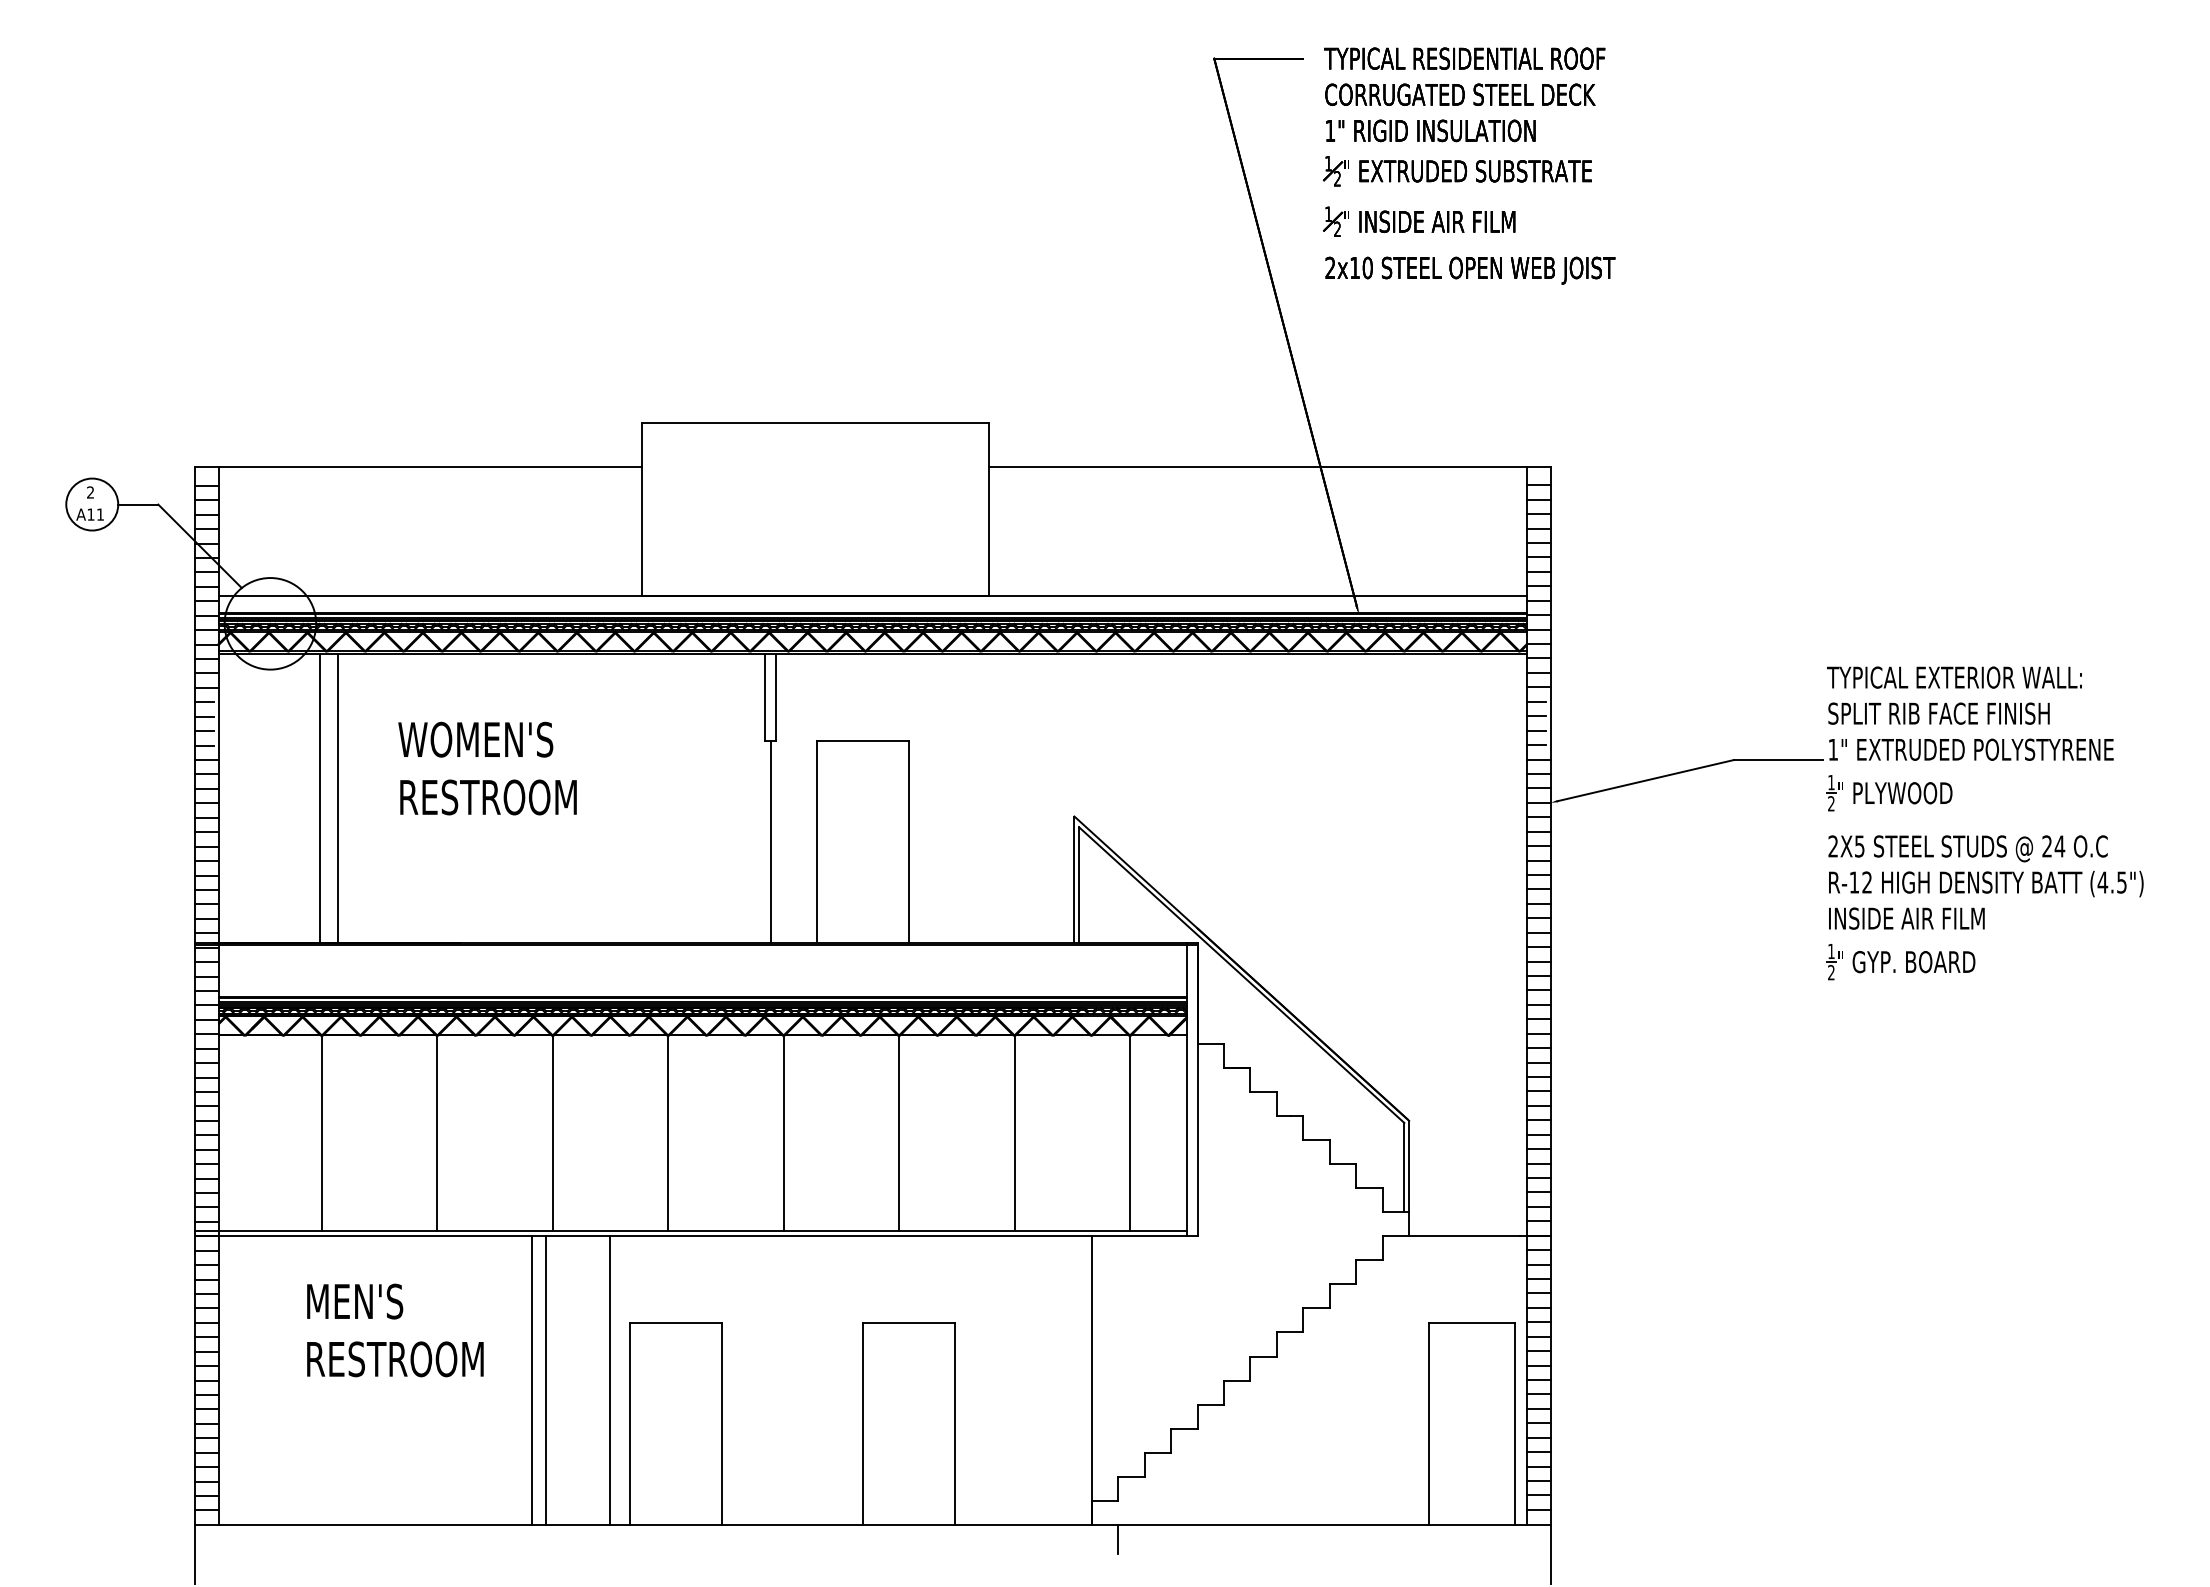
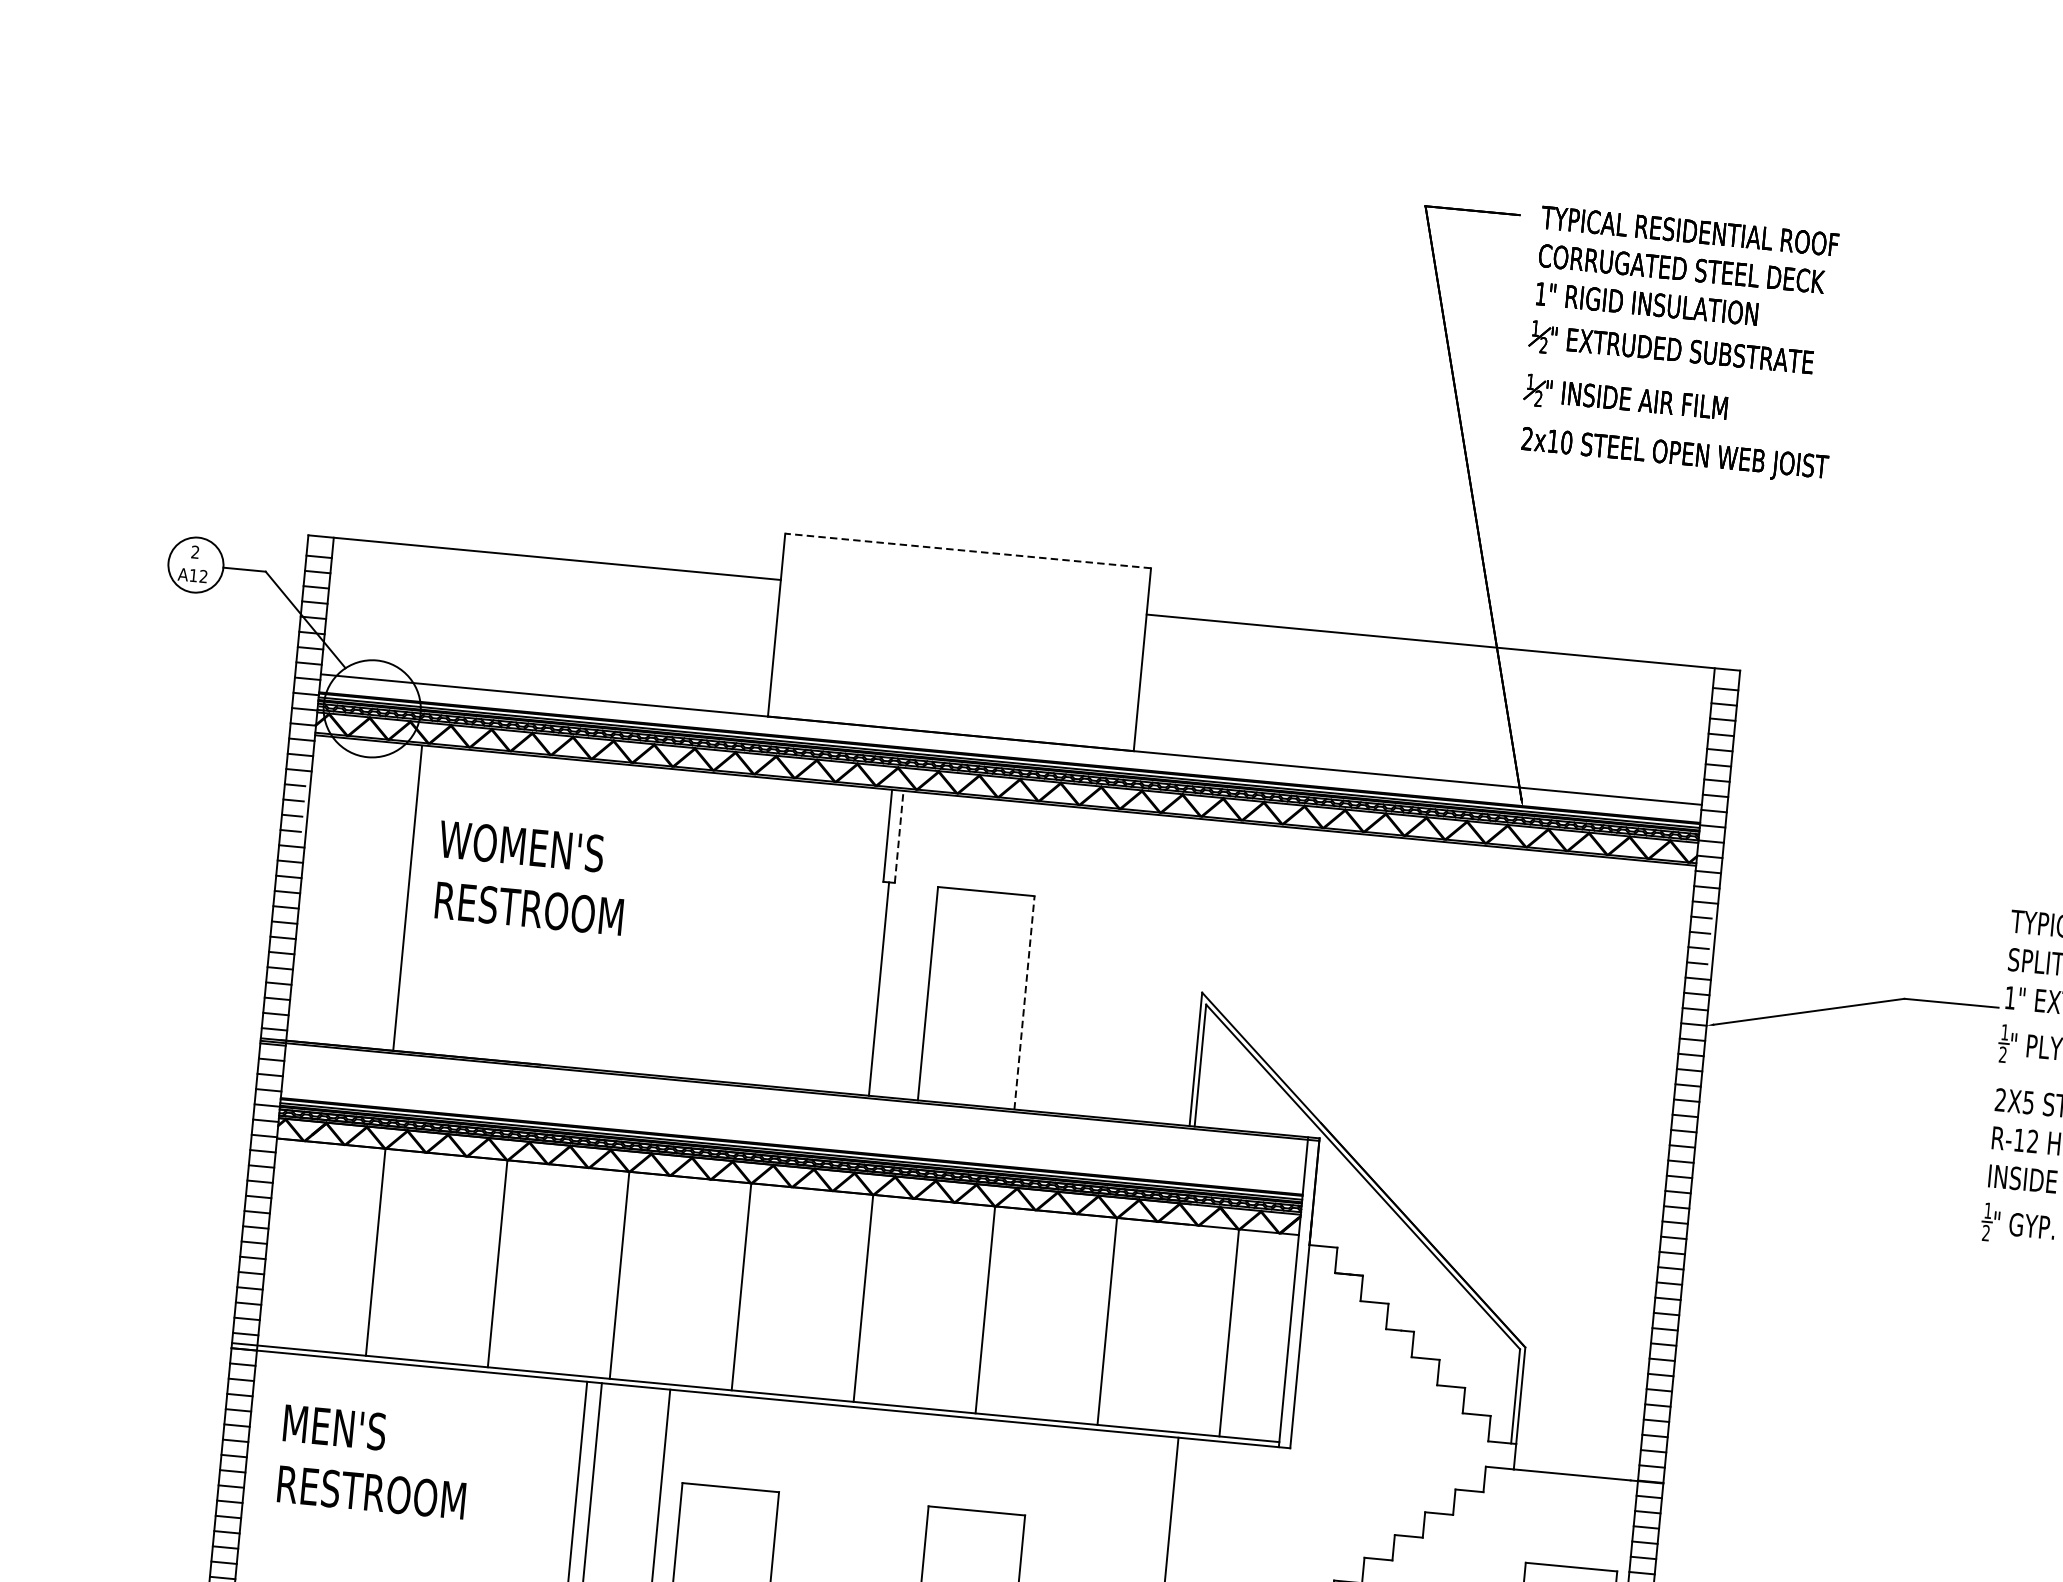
line: (815, 422) -> (968, 550), solid -> dashed
text: (100, 514) -> (203, 576), A11 -> A12
line: (776, 697) -> (899, 837), solid -> dashed
text: (487, 768) -> (531, 878), moved
line: (337, 798) -> (425, 900), removed
line: (908, 841) -> (1024, 1002), solid -> dashed
text: (395, 1330) -> (374, 1462), moved

